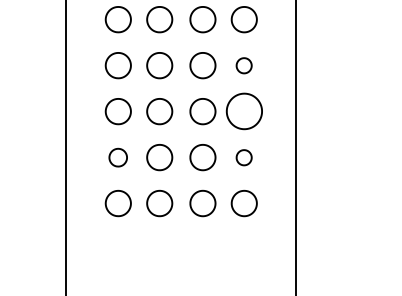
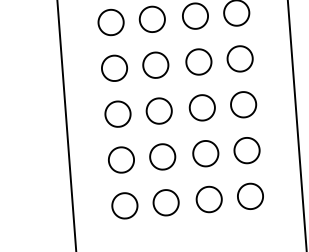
part: (243, 65) -> (239, 58), size x1.67
part: (243, 111) -> (242, 104), size x0.71
part: (117, 157) -> (120, 160), size x1.43
part: (243, 157) -> (246, 150), size x1.67

